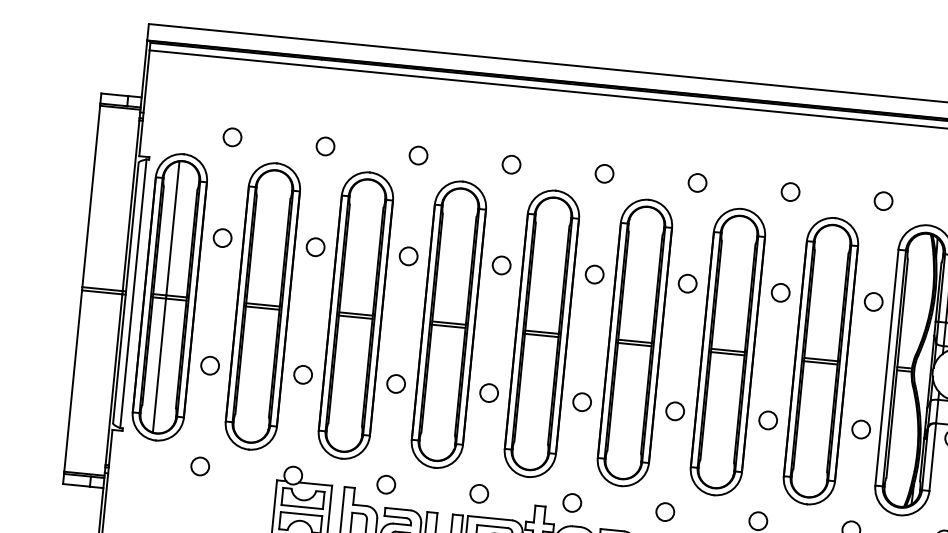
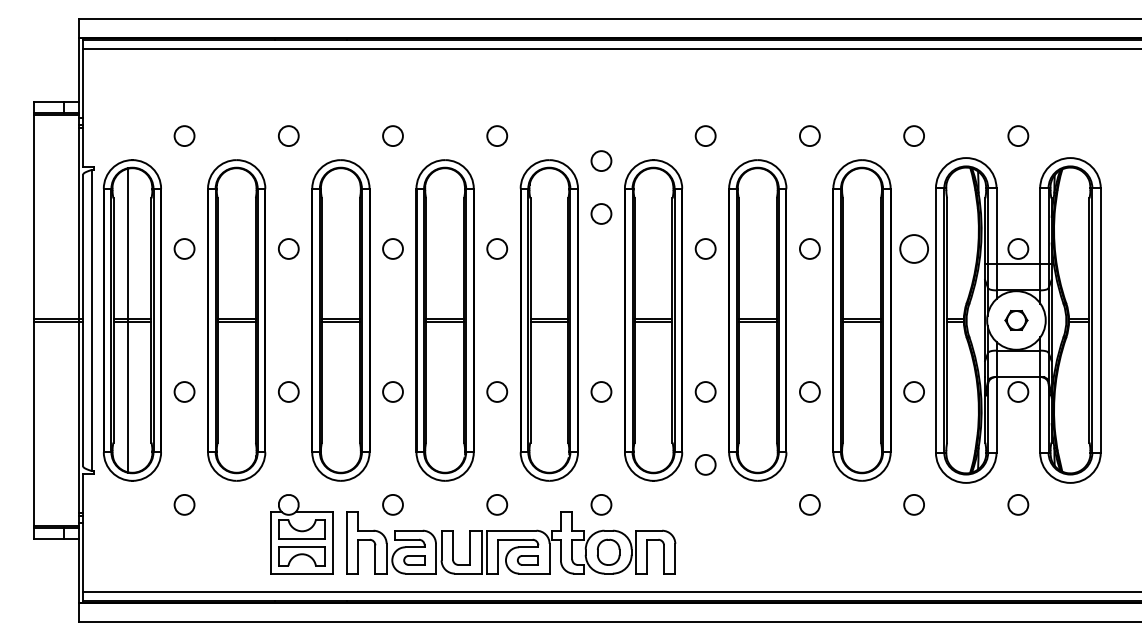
circle: (604, 173) -> (601, 160), moved
circle: (594, 274) -> (601, 213), moved
circle: (873, 301) -> (913, 248), size x1.4
circle: (665, 511) -> (705, 464), moved

